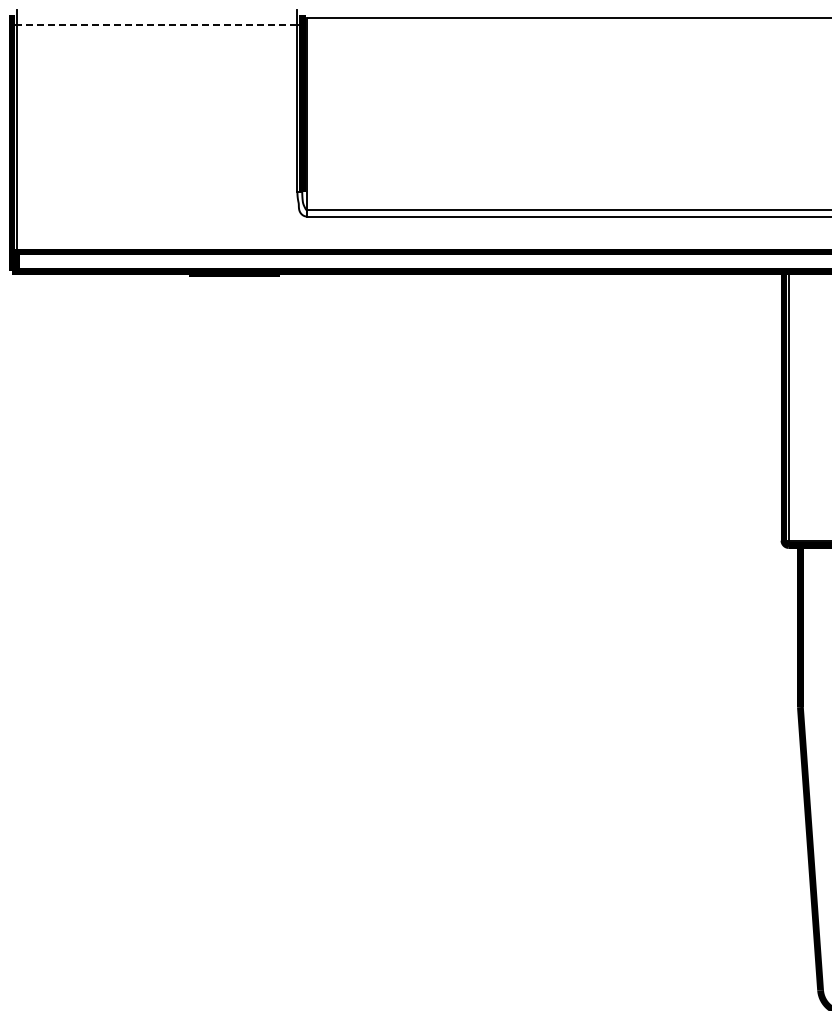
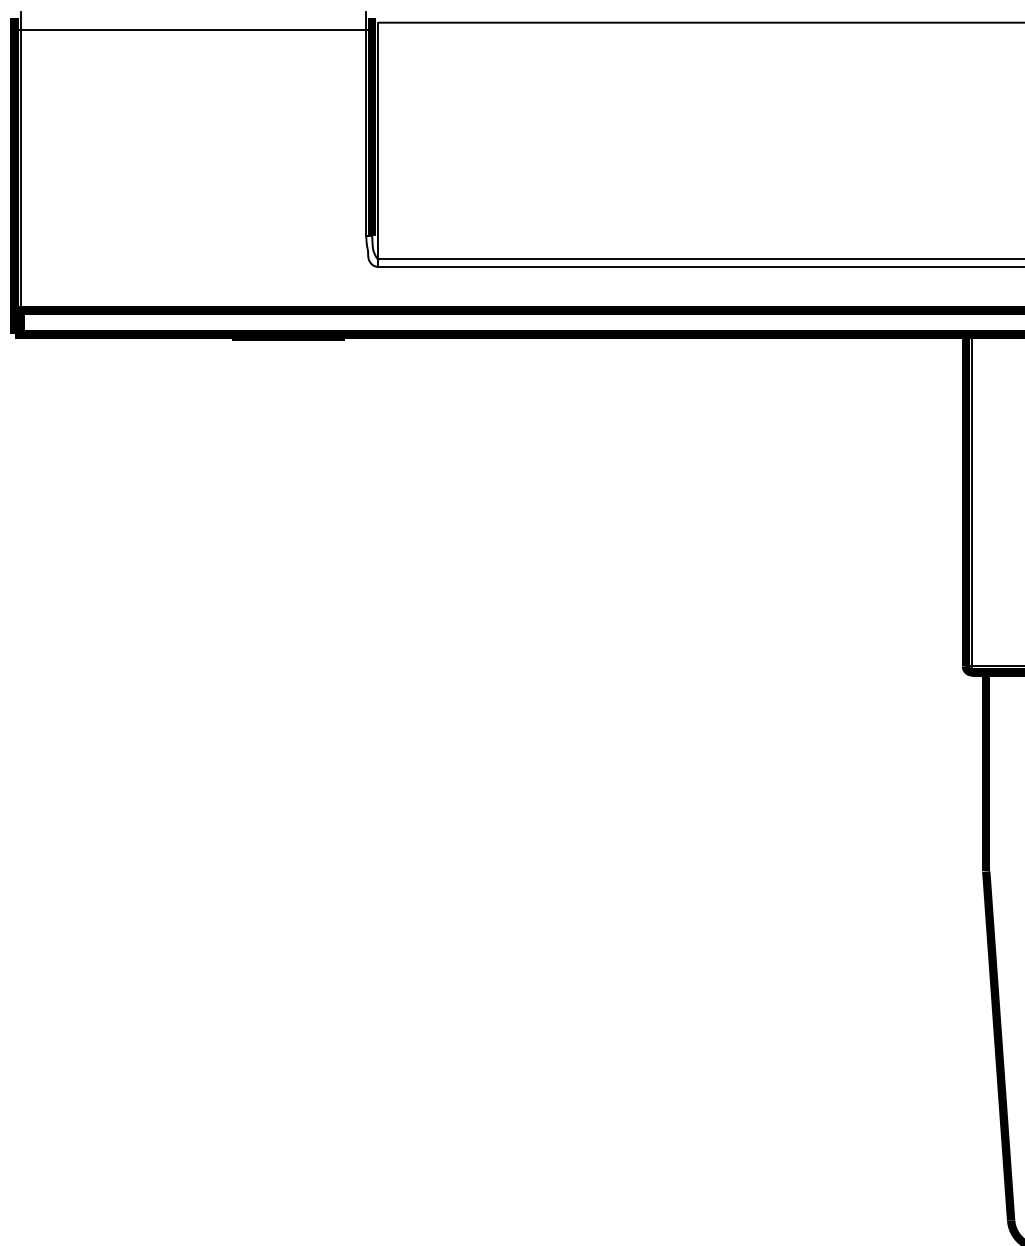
line: (156, 24) -> (192, 30), dashed -> solid

